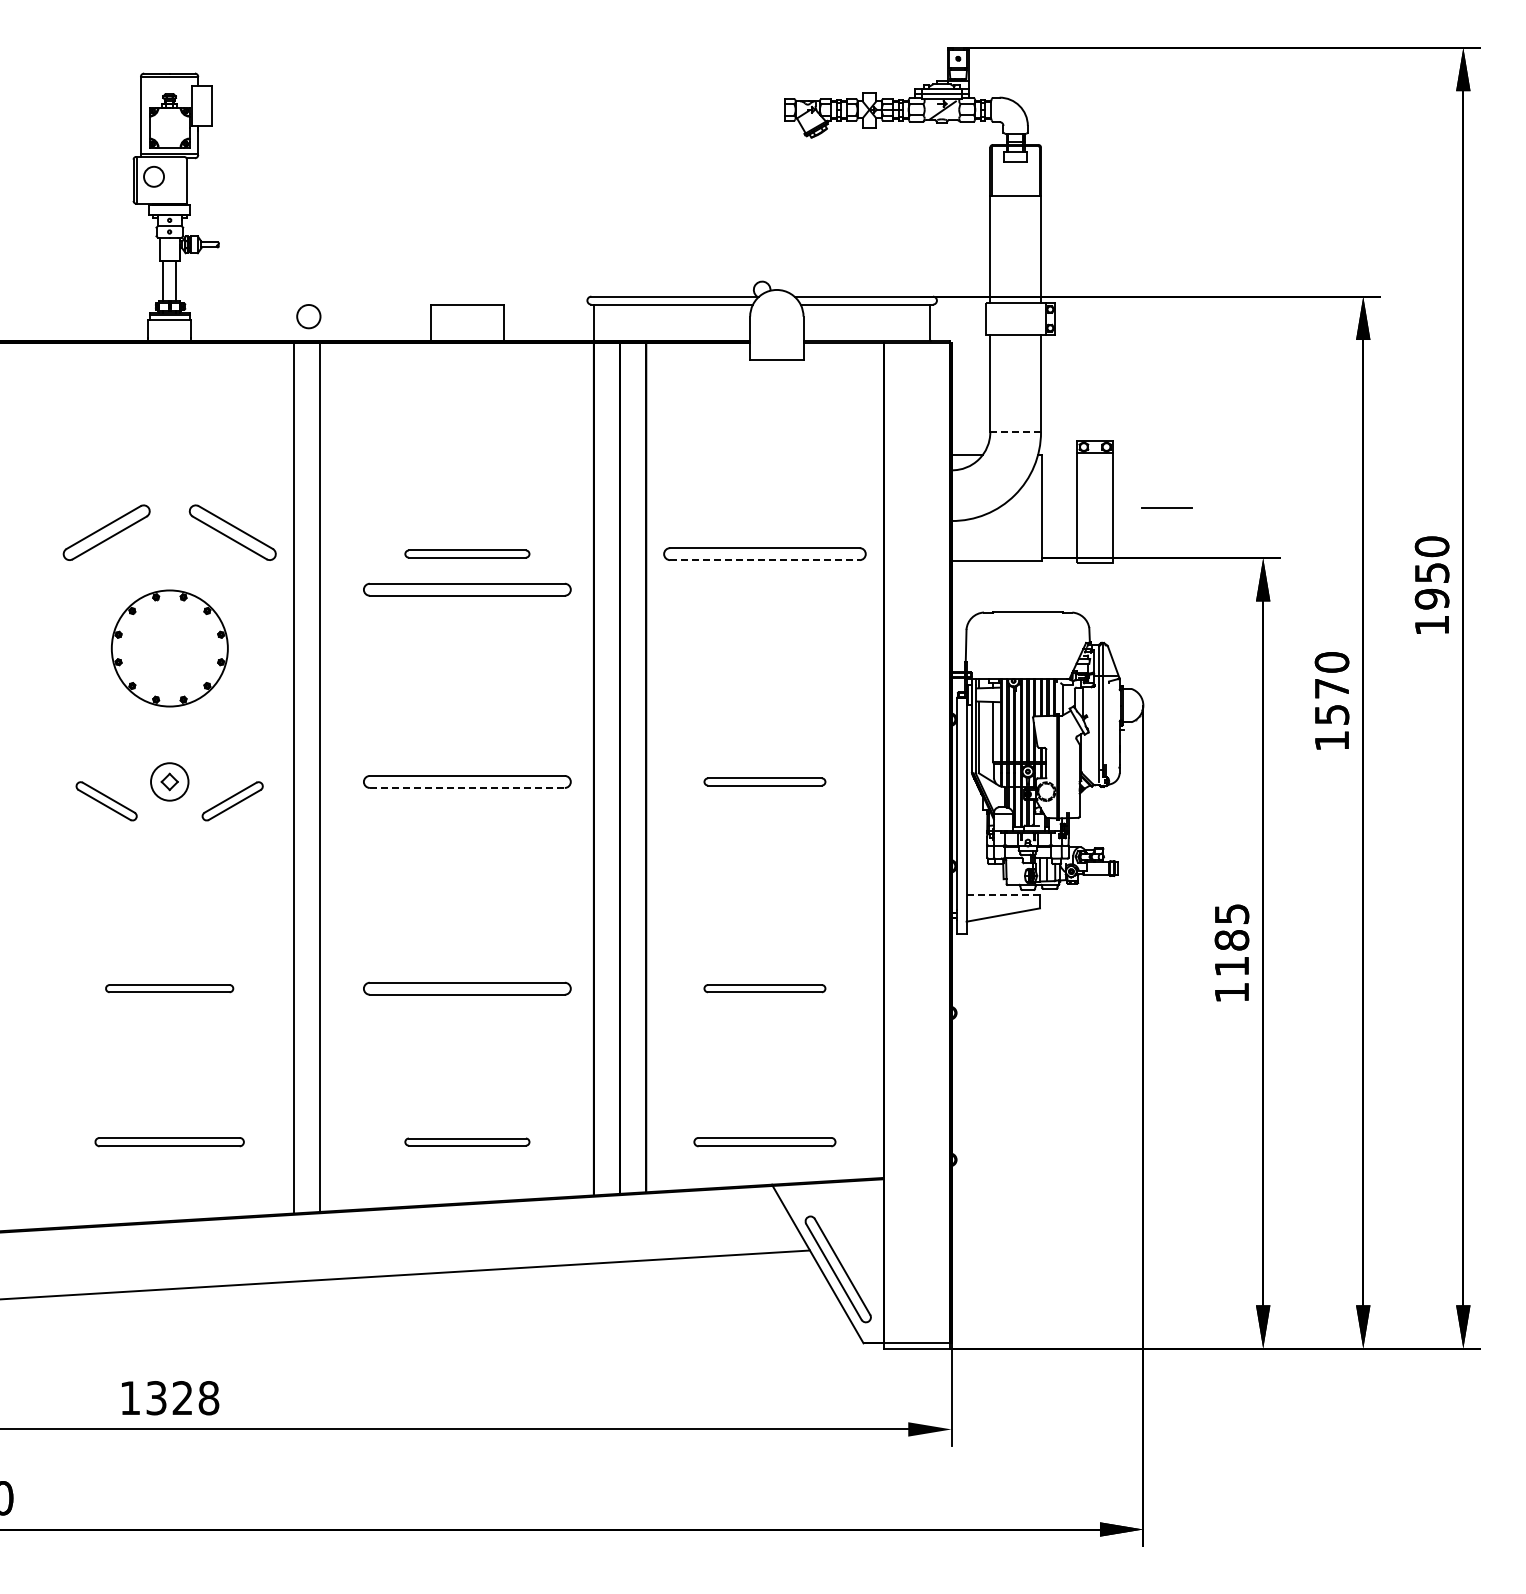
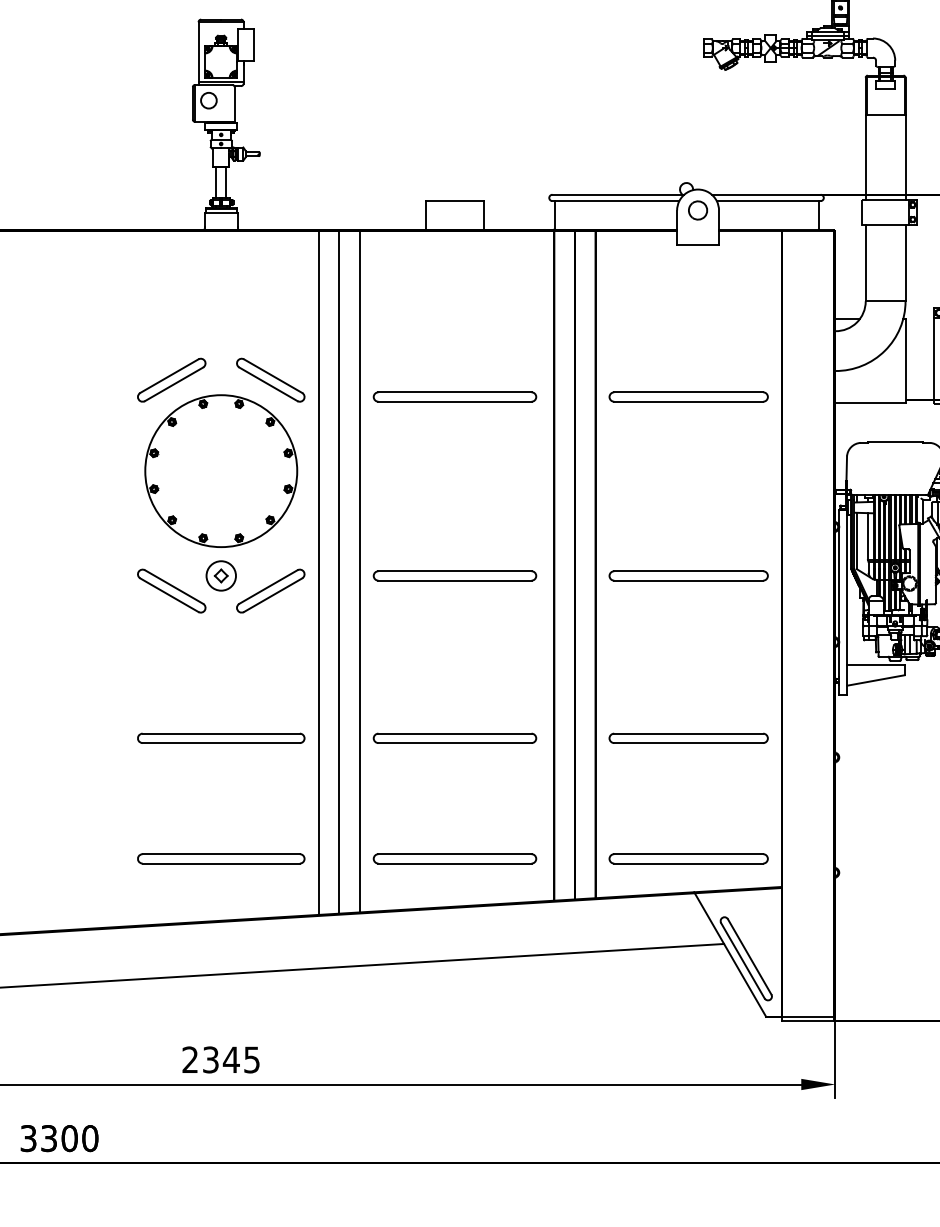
part: (308, 316) -> (697, 210), moved
line: (1016, 432) -> (886, 301), dashed -> solid
part: (467, 553) -> (455, 396), size x1.67
line: (764, 560) -> (688, 402), dashed -> solid
part: (467, 589) -> (455, 424), removed
part: (169, 648) -> (221, 471), size x1.67
line: (346, 776) -> (360, 571), added
part: (764, 781) -> (688, 575), size x1.67
line: (467, 787) -> (455, 580), dashed -> solid
part: (106, 801) -> (171, 591), size x1.43
part: (232, 801) -> (270, 591), size x1.43
line: (1003, 895) -> (876, 665), dashed -> solid
part: (169, 988) -> (221, 738), size x1.67
part: (764, 988) -> (688, 738), size x1.67
part: (169, 1141) -> (221, 858), size x1.43
part: (467, 1141) -> (455, 858), size x1.67
part: (764, 1141) -> (688, 858), size x1.43
text: (169, 1398) -> (221, 1060), 1328 -> 2345

